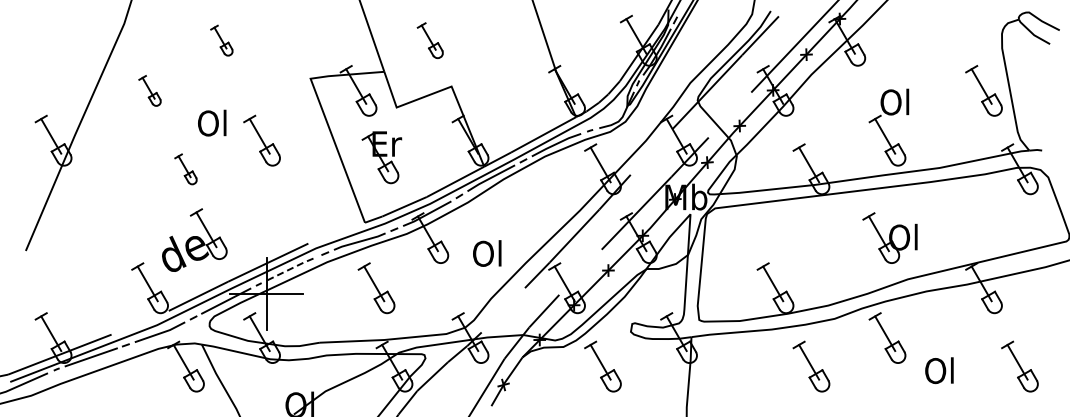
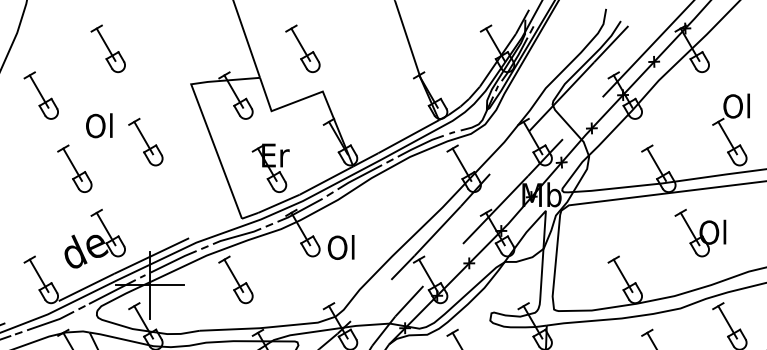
part: (221, 40) -> (107, 48), size x1.67
part: (430, 40) -> (303, 48), size x1.43
part: (149, 90) -> (40, 95), size x1.67
part: (381, 157) -> (270, 168), moved
part: (185, 169) -> (74, 169), size x1.67
part: (889, 237) -> (699, 232), moved
part: (194, 239) -> (94, 238), moved
text: (487, 253) -> (341, 247), moved
line: (292, 268) -> (174, 261), dashed -> solid
part: (376, 288) -> (235, 280), moved

